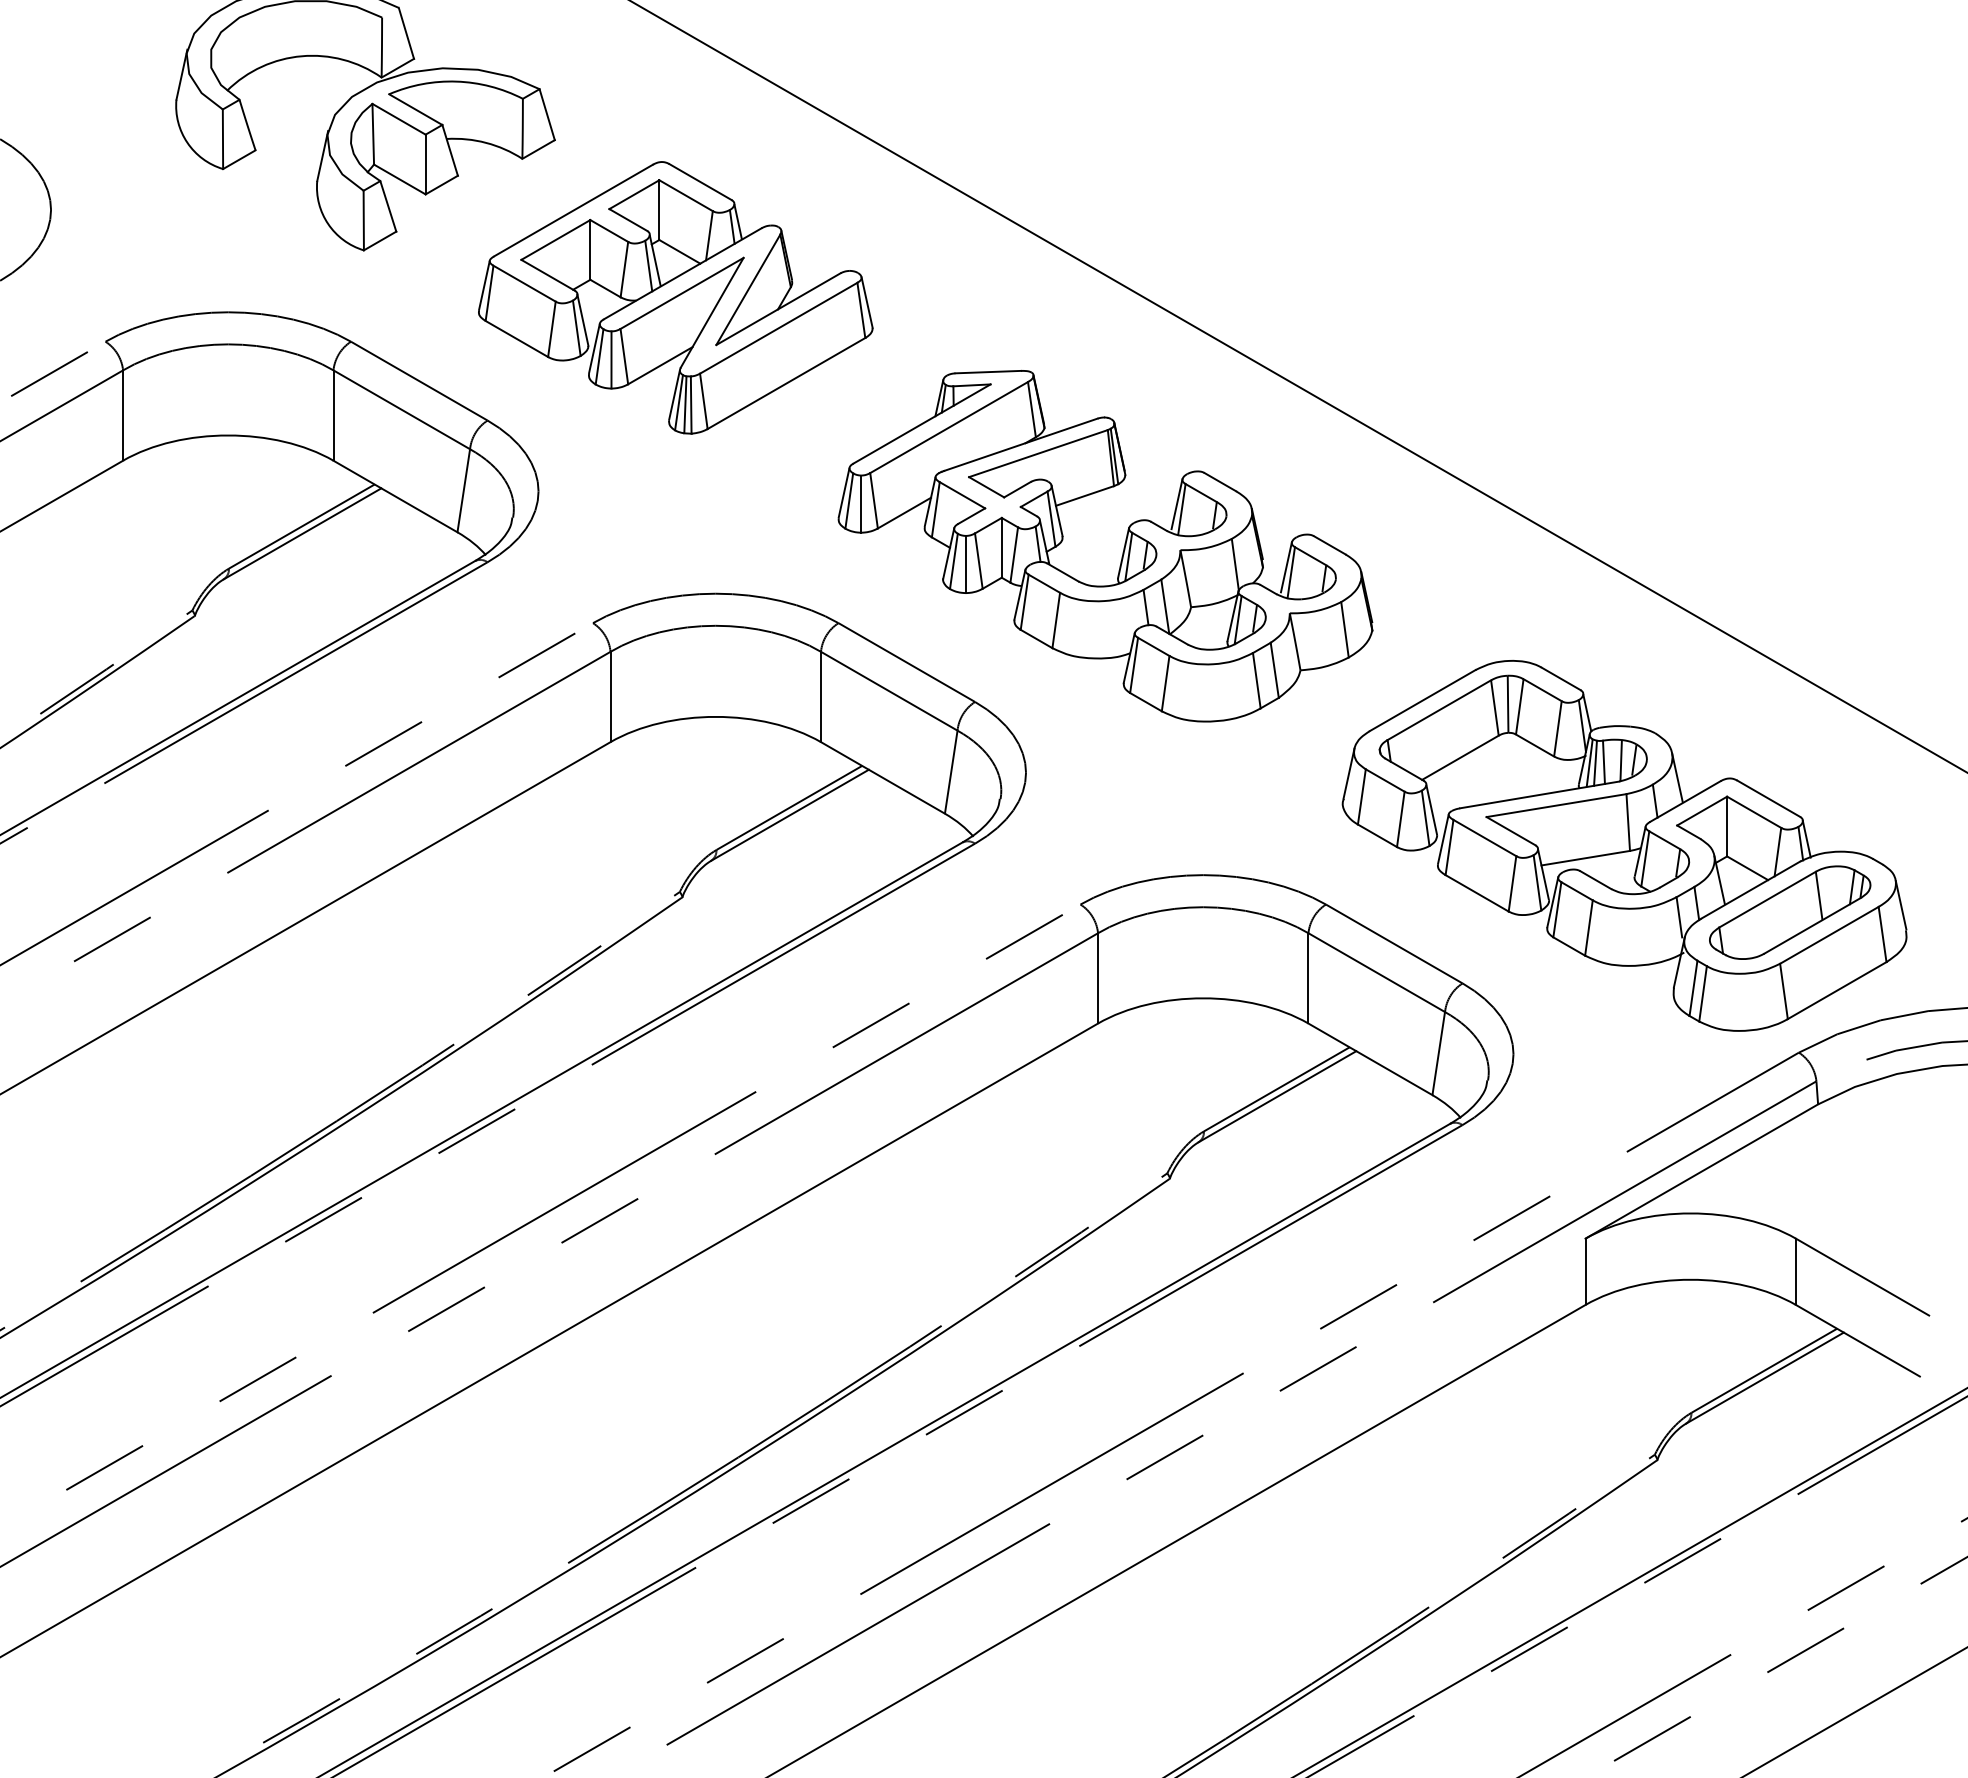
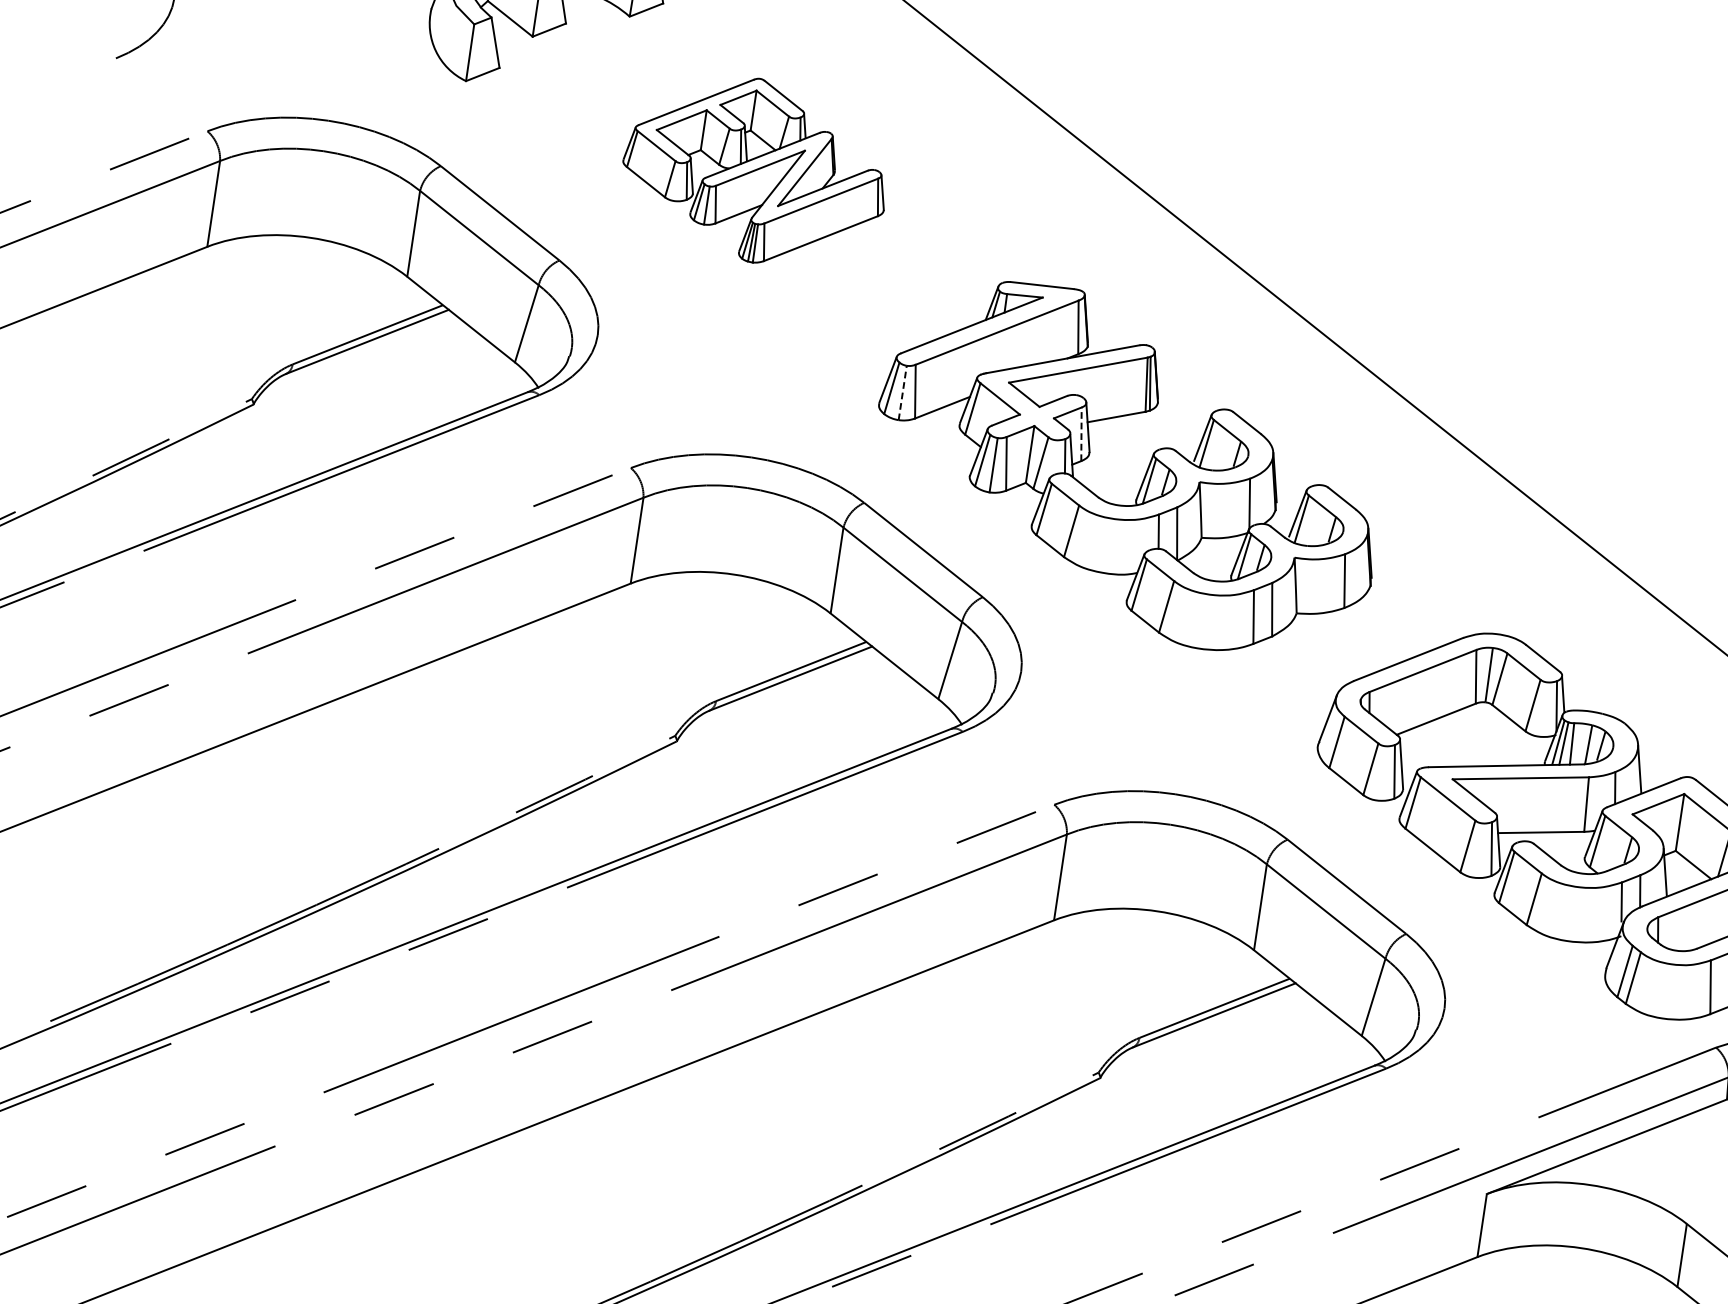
part: (675, 297) -> (755, 170), size x0.7
line: (861, 504) -> (902, 393), solid -> dashed
line: (1051, 519) -> (1081, 434), solid -> dashed

